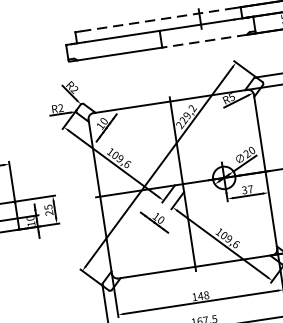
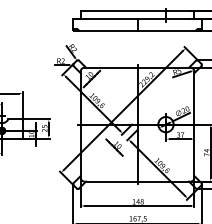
line: (157, 19) -> (137, 11), dashed -> solid
line: (204, 41) -> (166, 30), dashed -> solid

